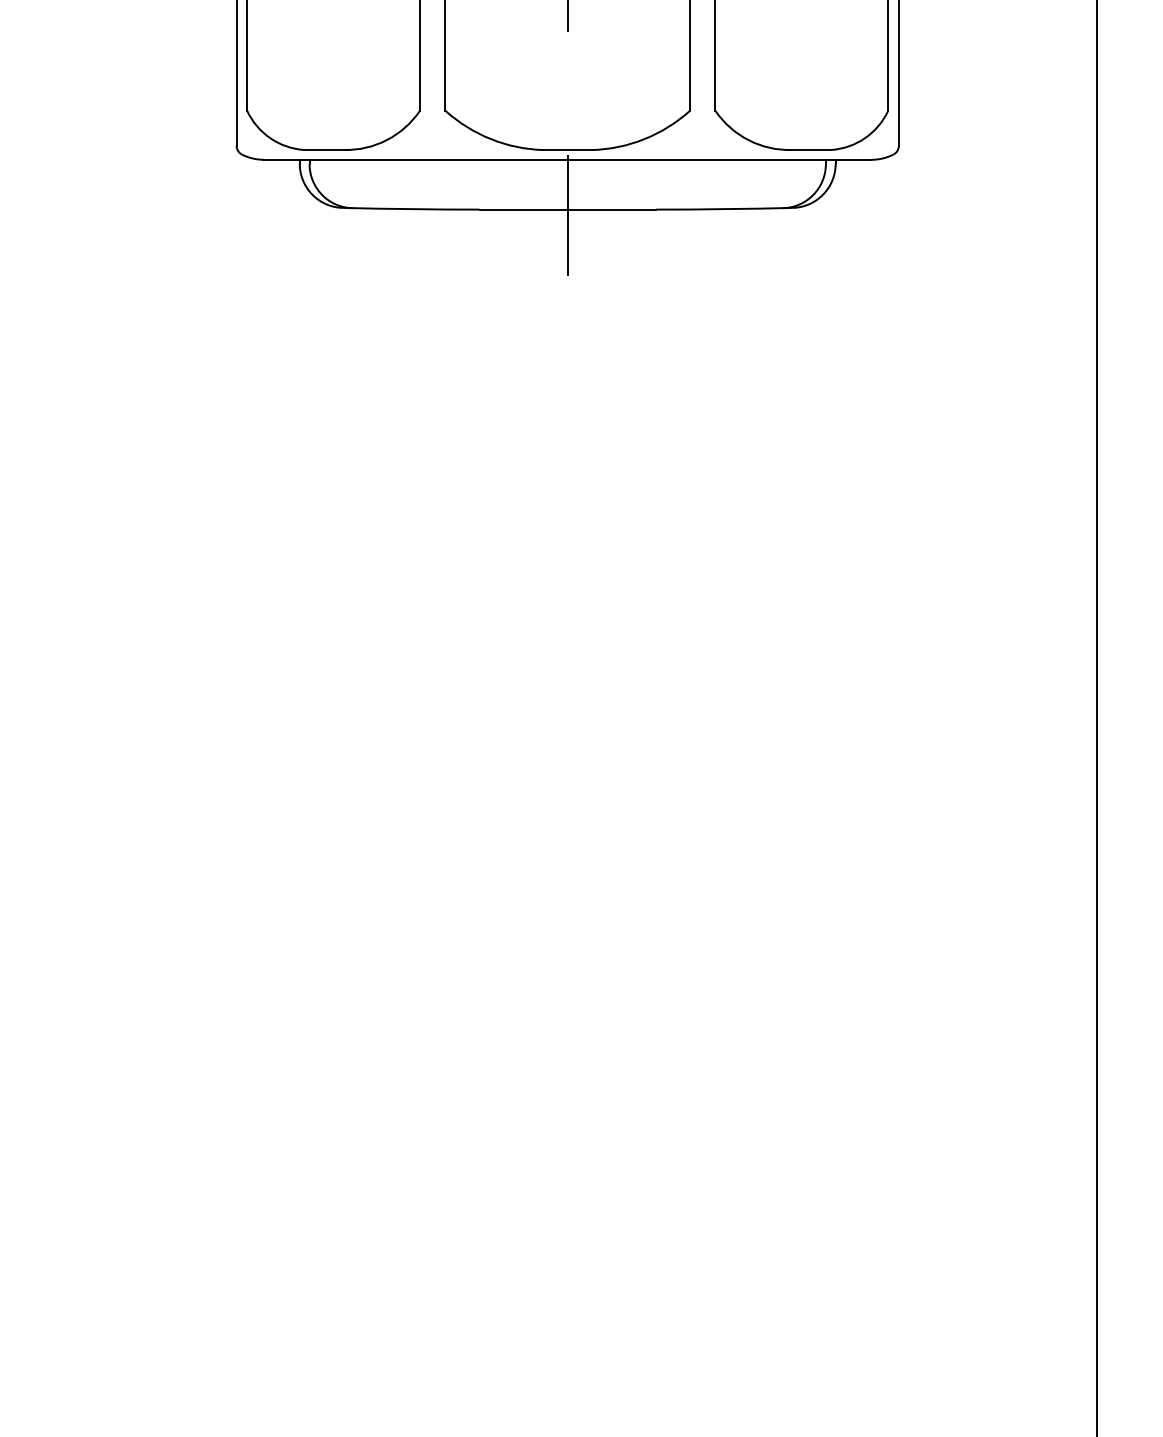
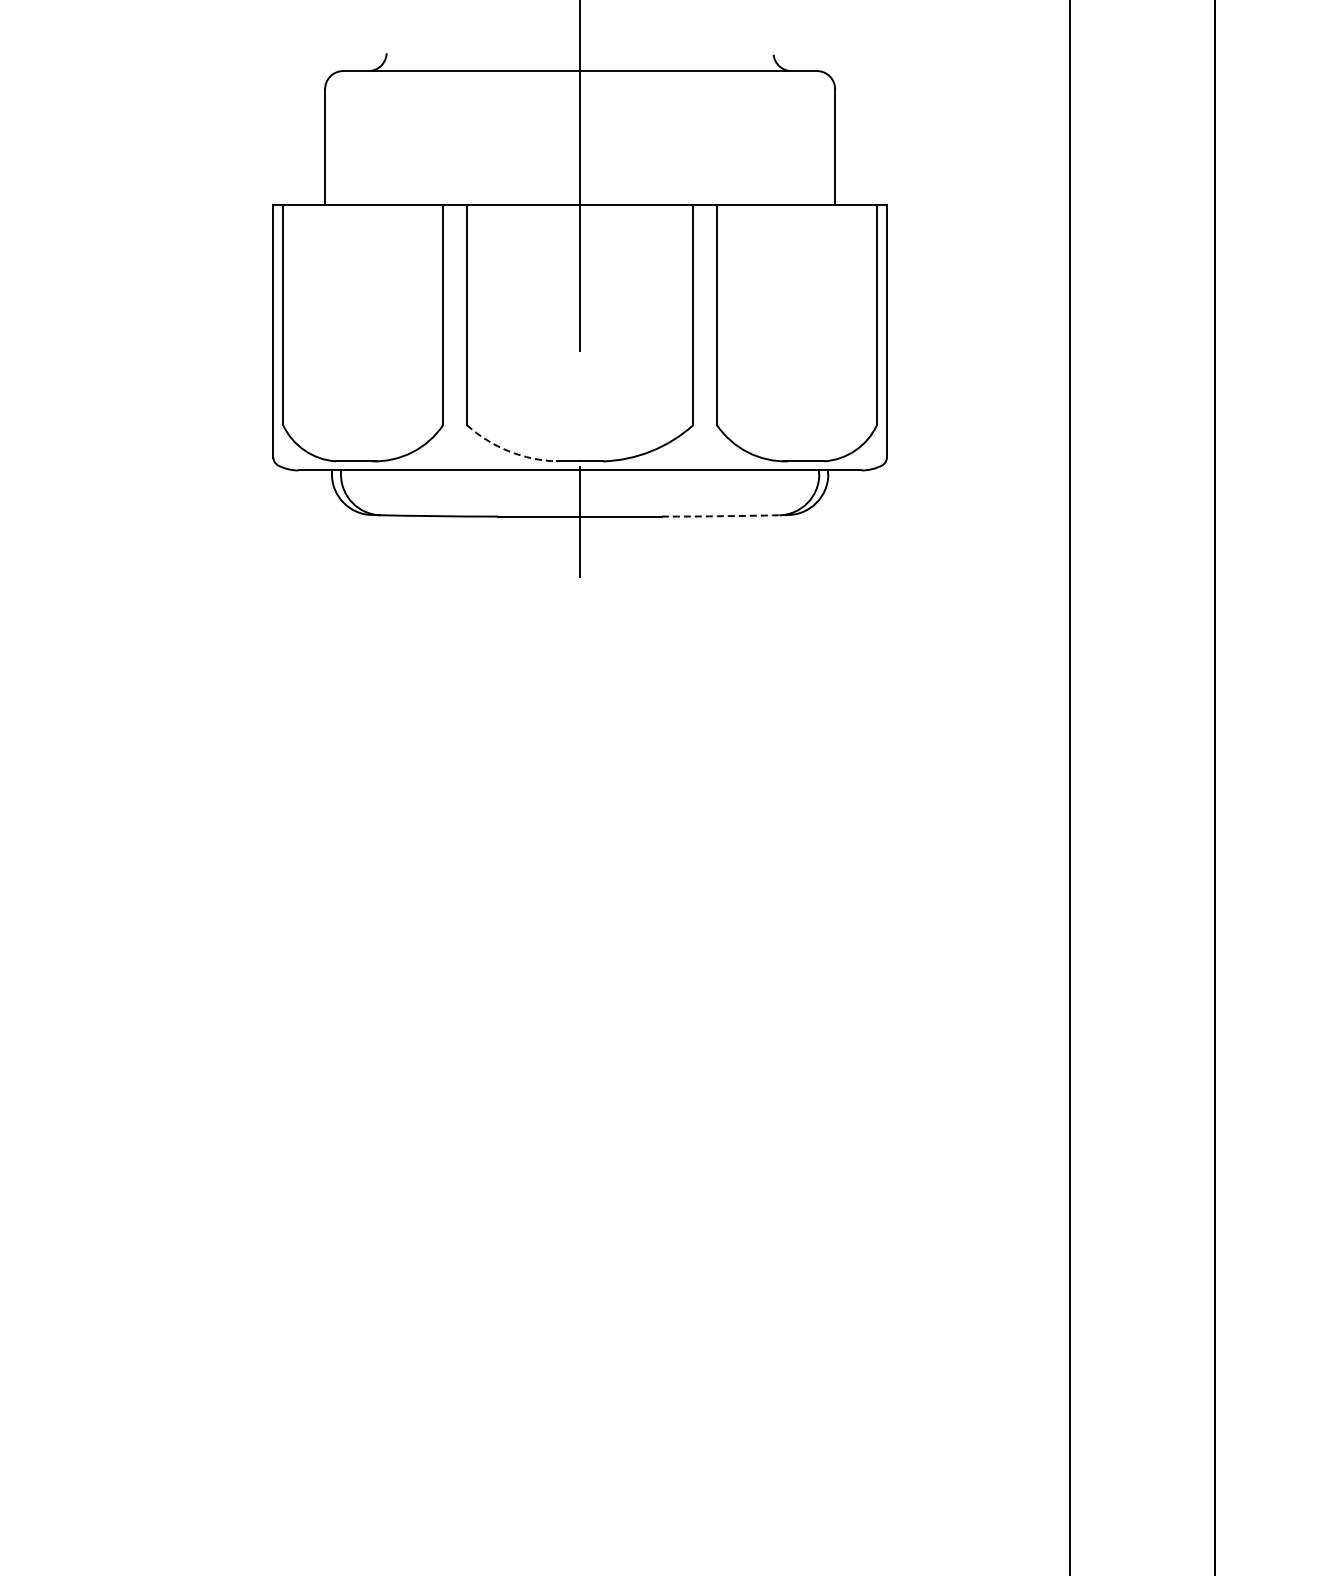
arc: (490, 139) -> (508, 451), solid -> dashed
arc: (724, 209) -> (725, 516), solid -> dashed

